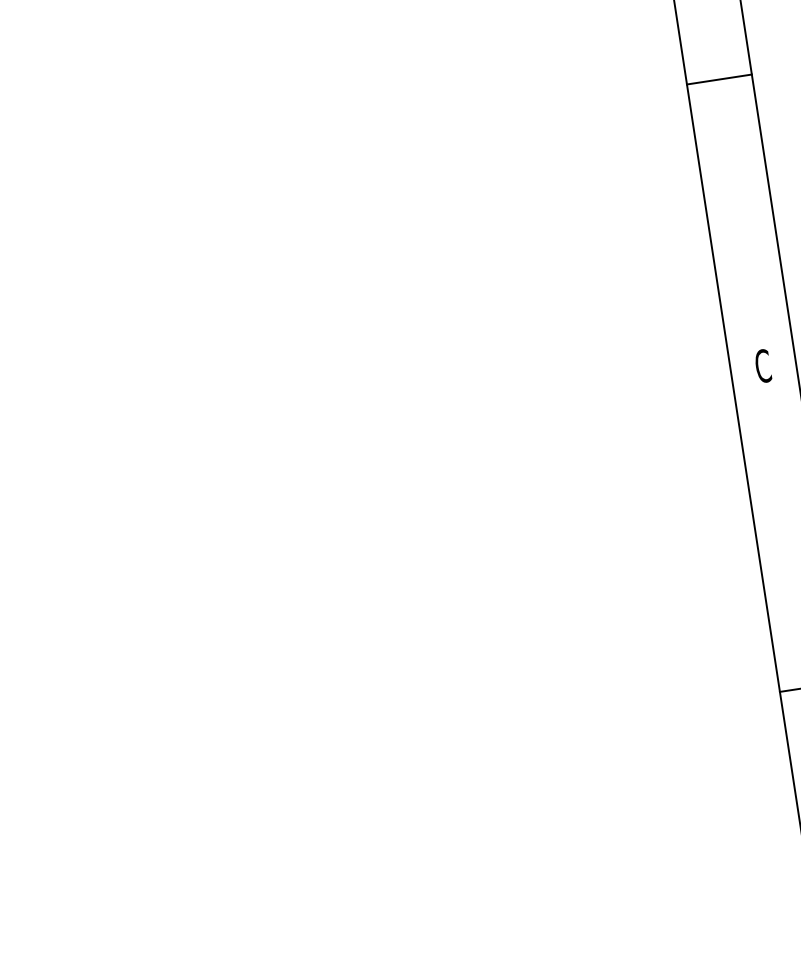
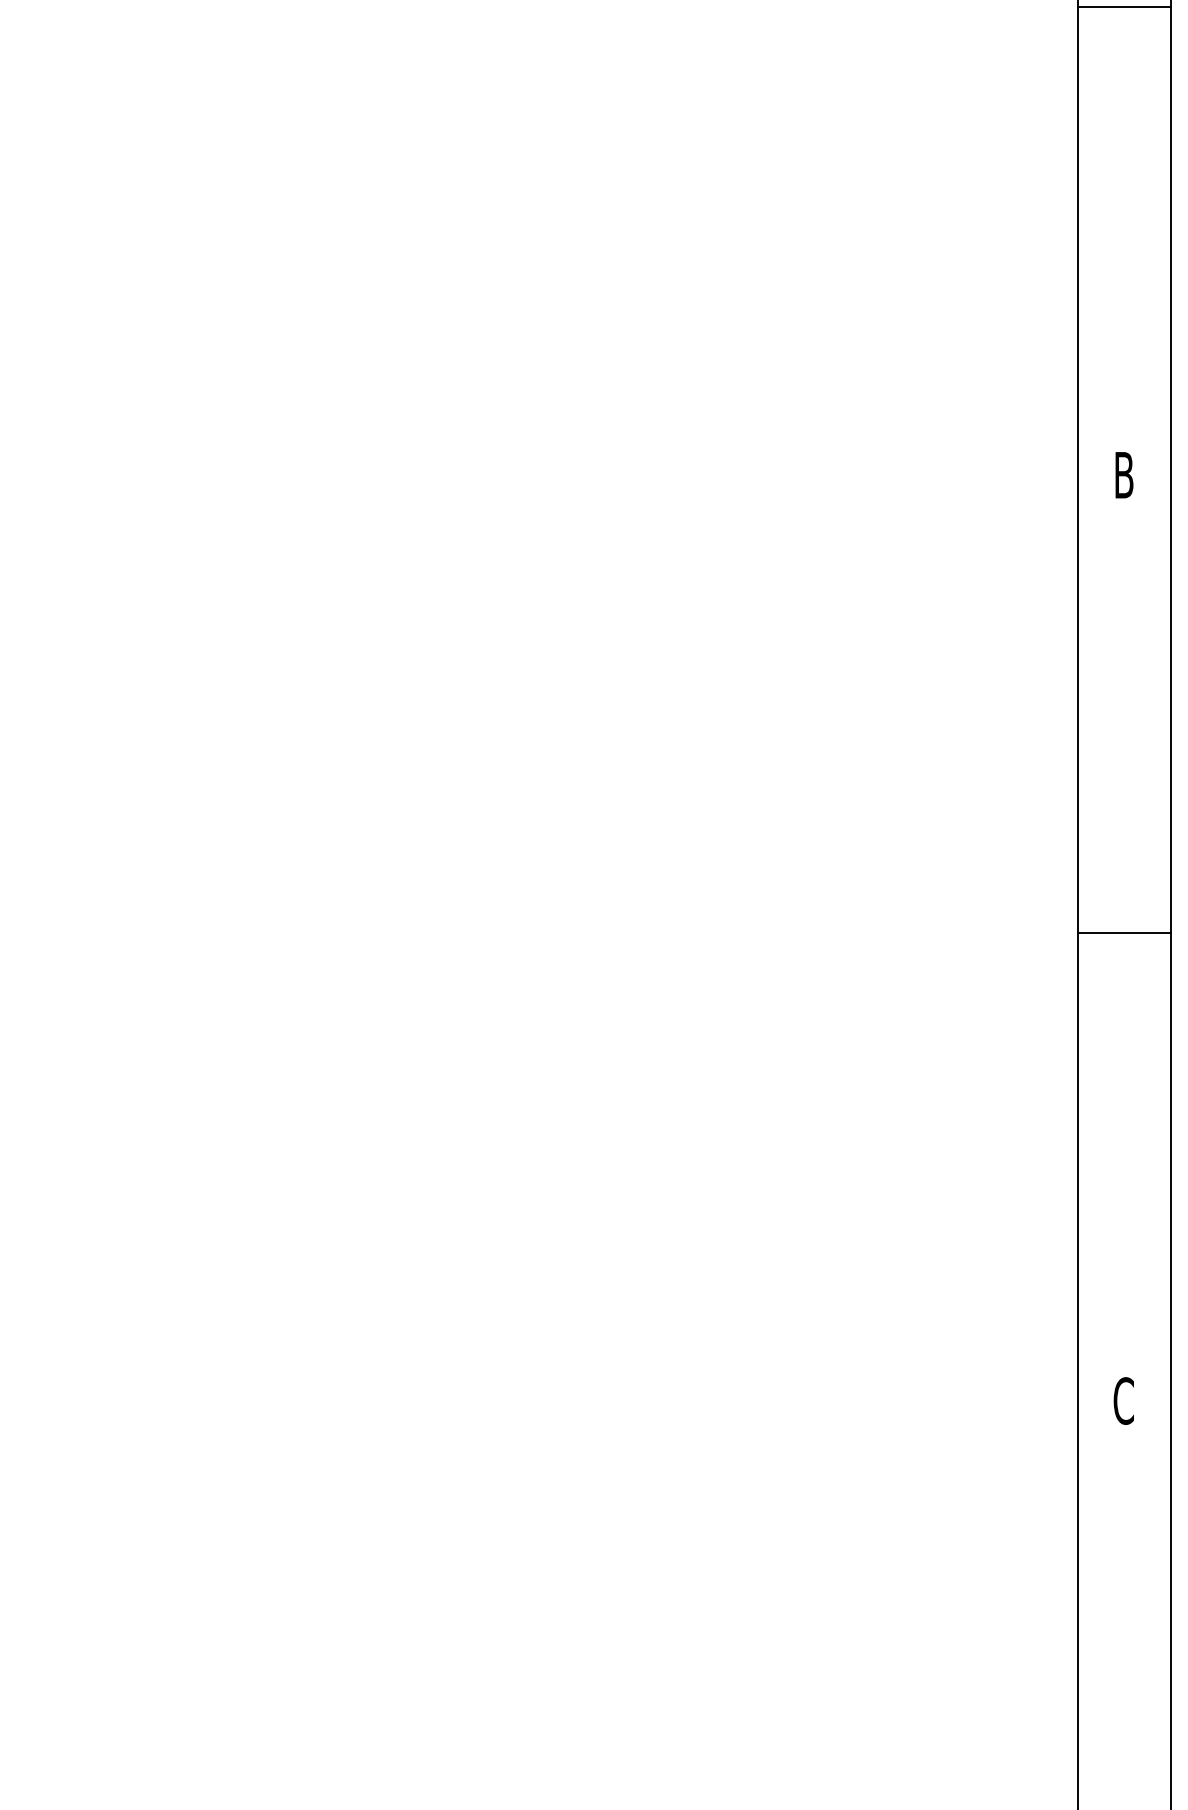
line: (719, 79) -> (1124, 7), moved
text: (763, 366) -> (1124, 475), C -> B

